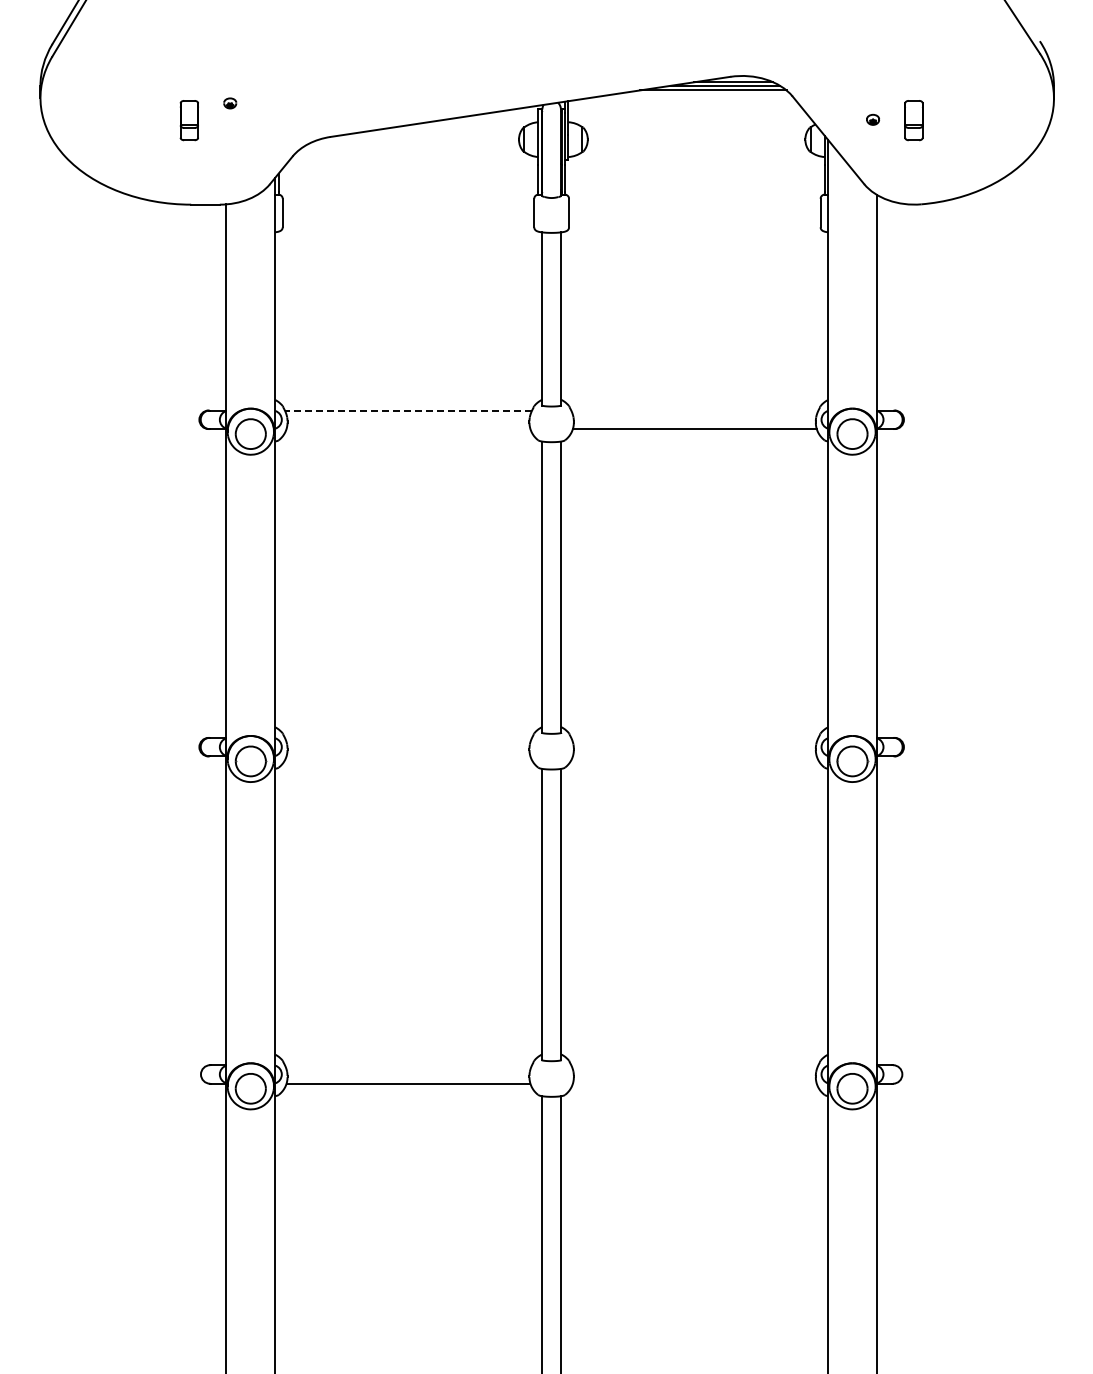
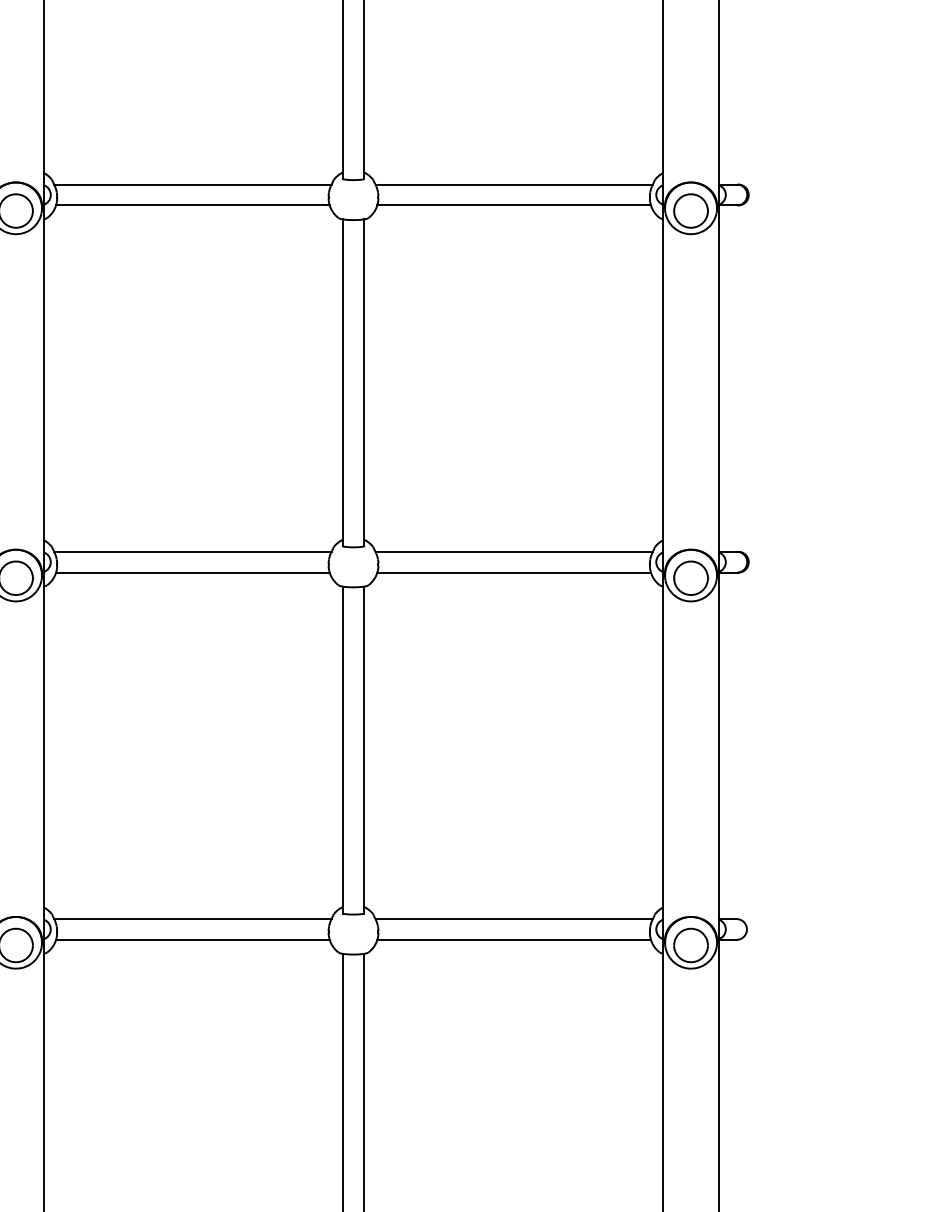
line: (408, 410) -> (192, 184), dashed -> solid
line: (694, 410) -> (513, 184), added
line: (408, 429) -> (192, 205), added
line: (408, 737) -> (192, 551), added
line: (694, 737) -> (513, 551), added
line: (408, 756) -> (192, 572), added
line: (694, 756) -> (513, 572), added
line: (408, 1065) -> (192, 919), added
line: (694, 1065) -> (513, 919), added
line: (694, 1083) -> (513, 939), added

